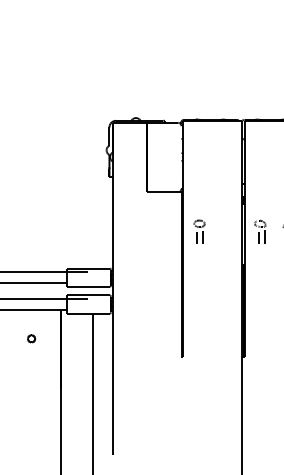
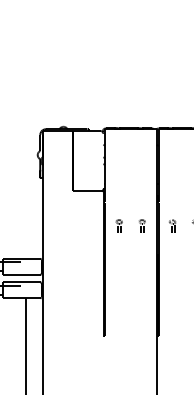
part: (199, 230) -> (119, 225), size x0.62
part: (225, 230) -> (142, 225), added
part: (260, 230) -> (172, 225), size x0.62

